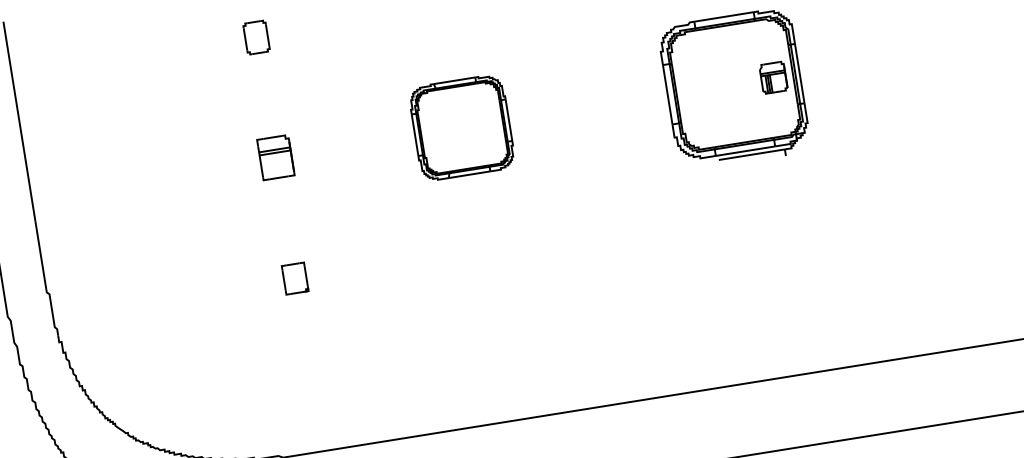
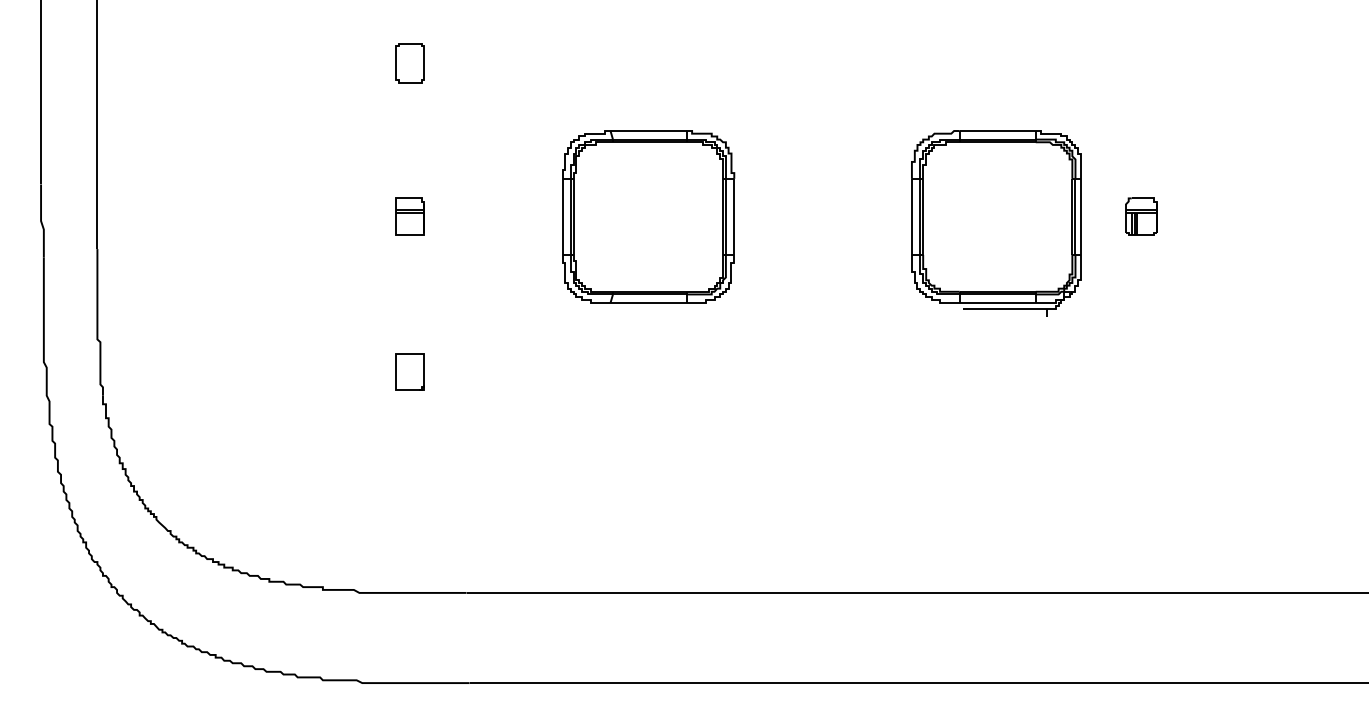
part: (773, 77) -> (1141, 216), moved
part: (461, 127) -> (648, 216), size x1.43
part: (275, 157) -> (409, 216), size x0.71

